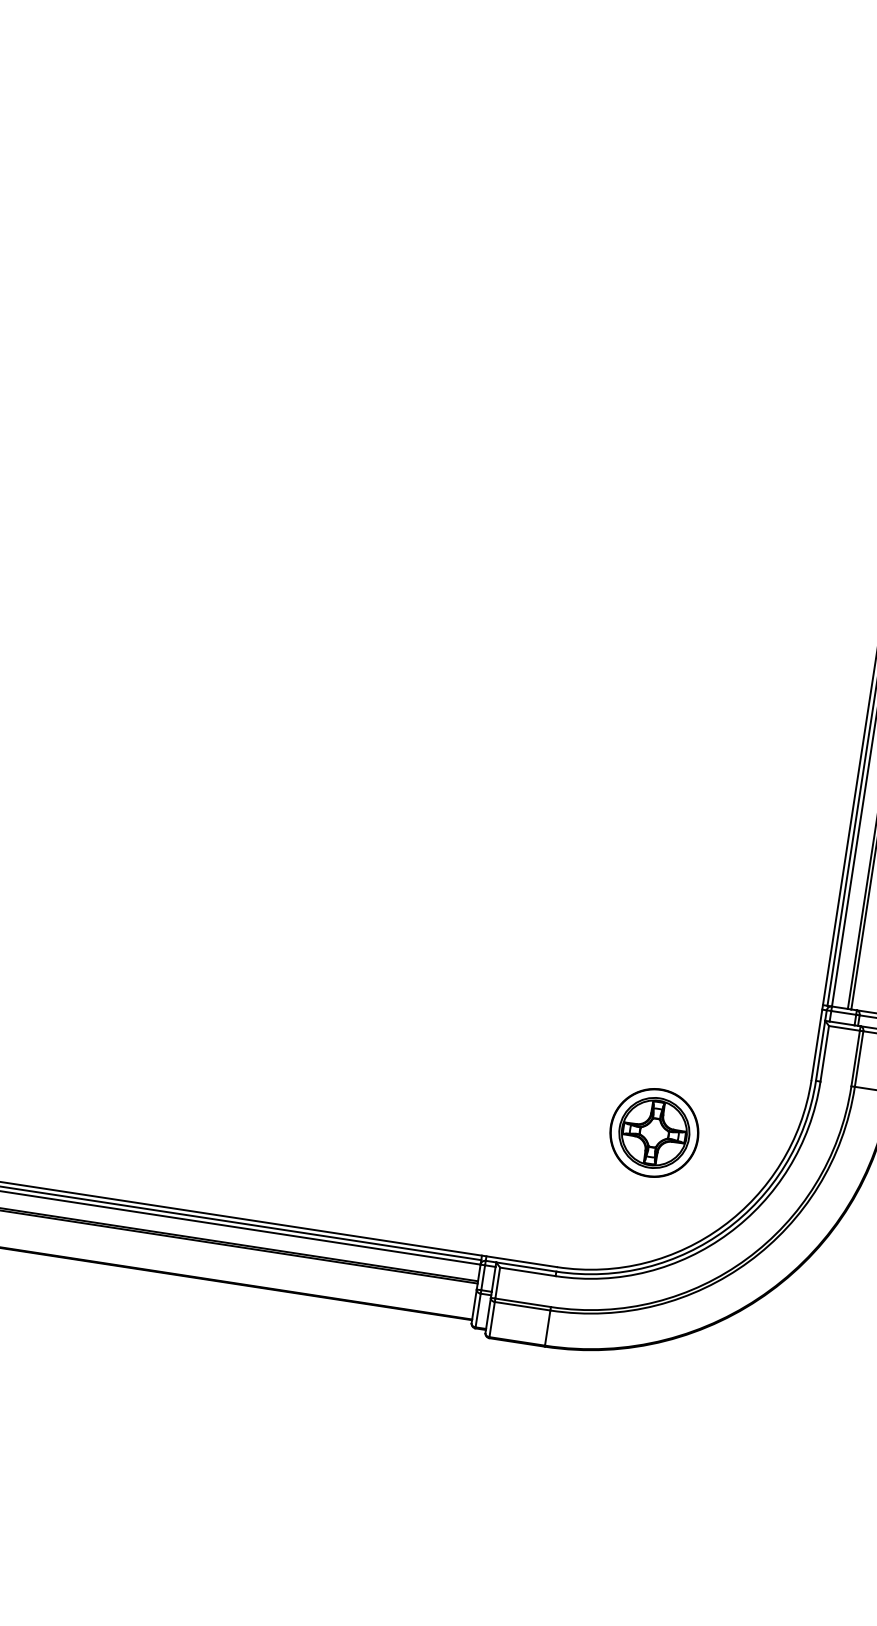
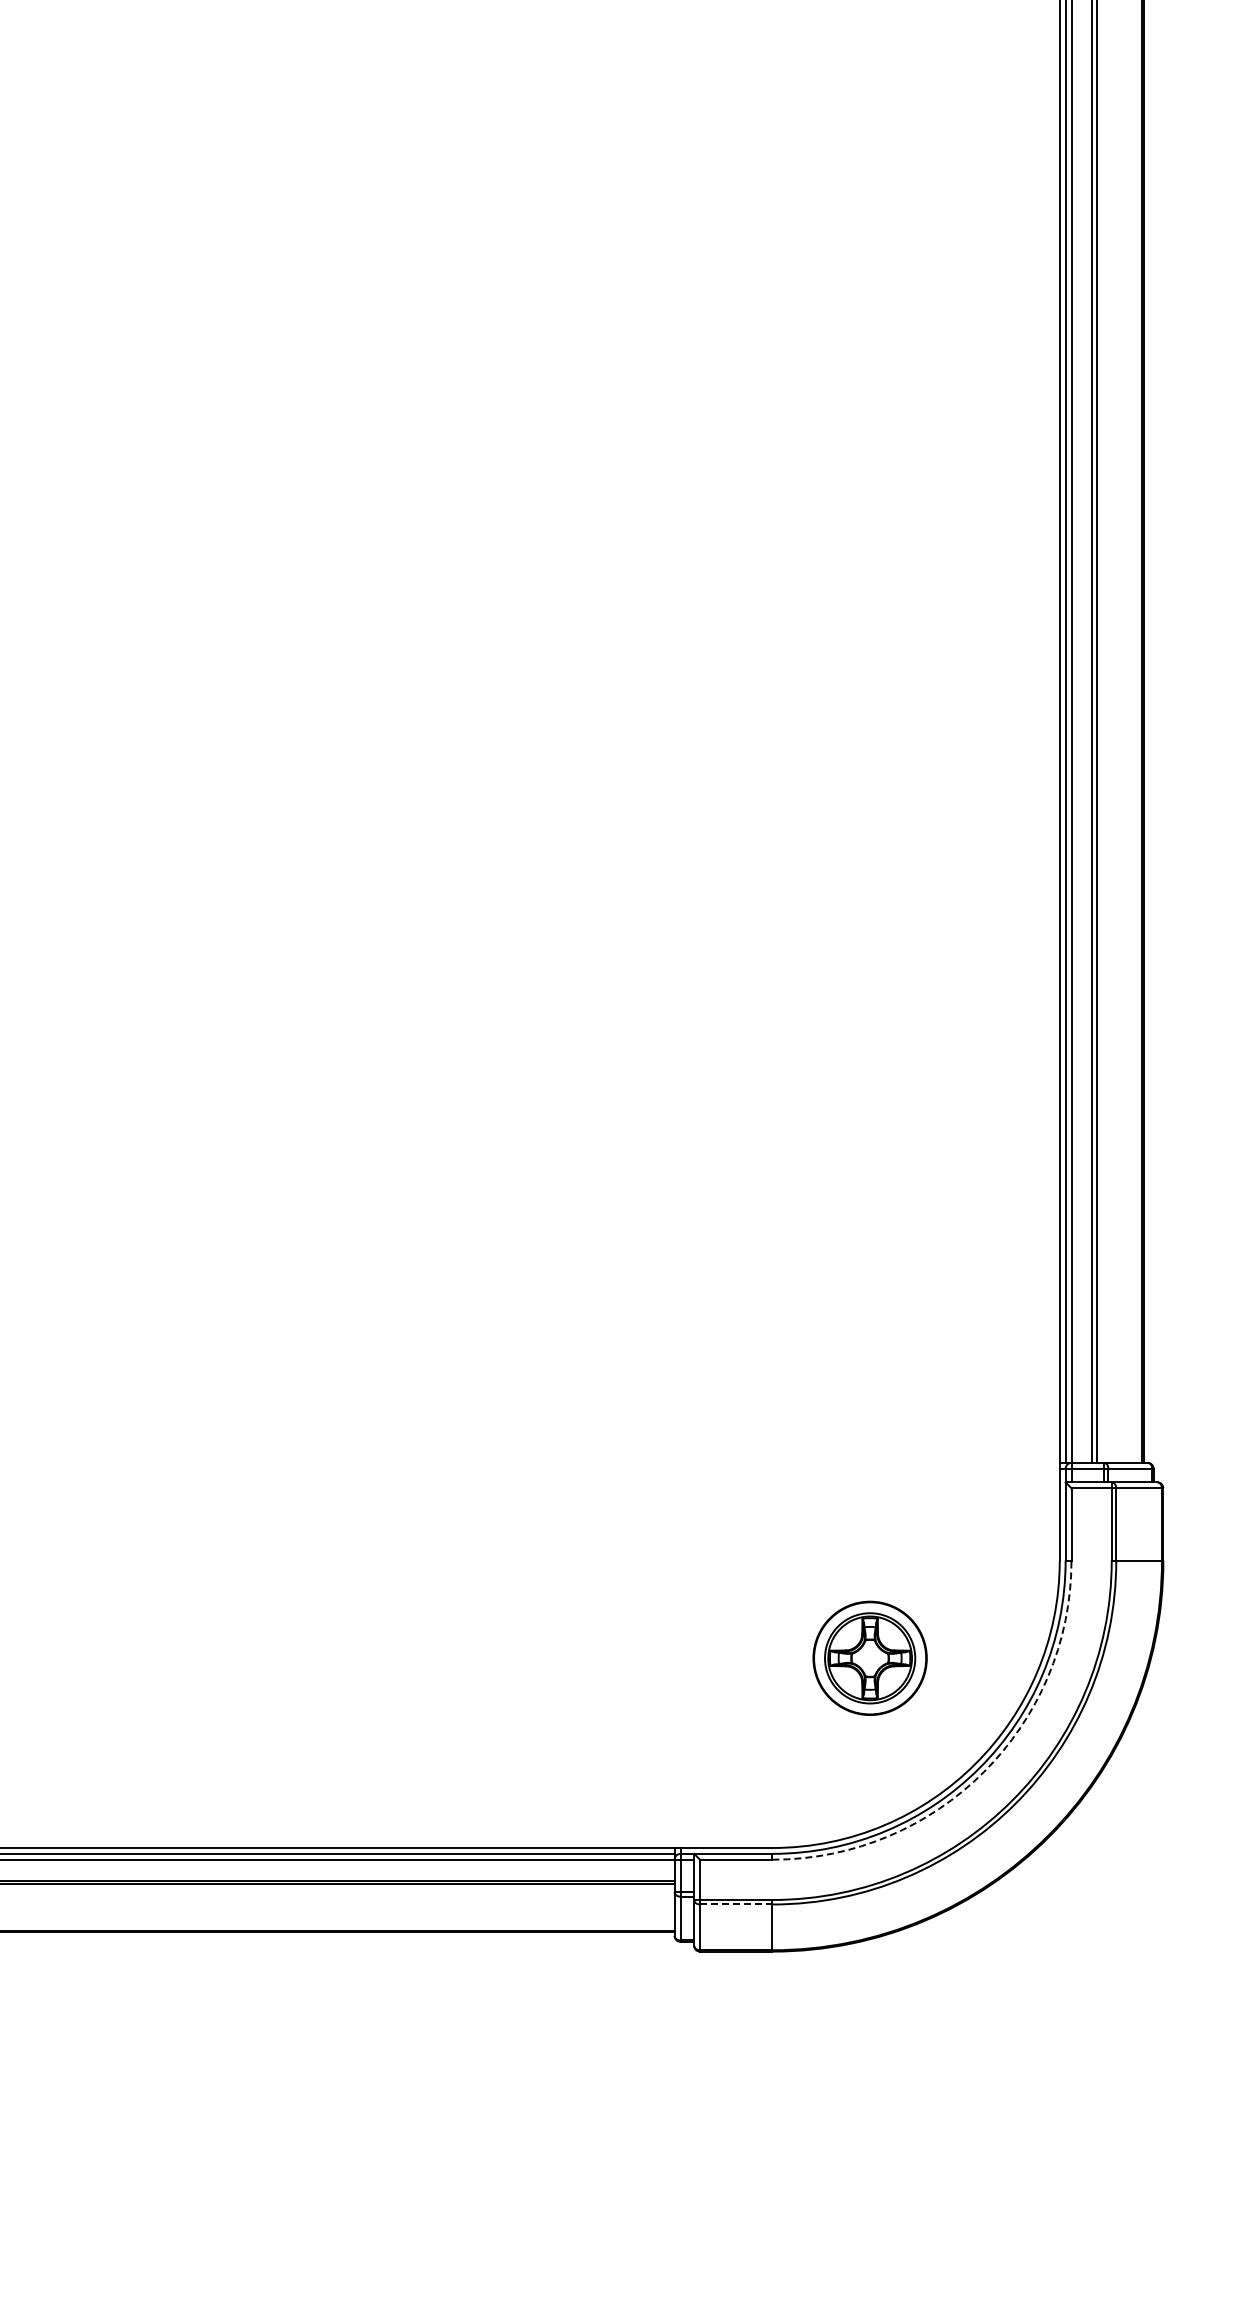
arc: (728, 1233) -> (983, 1772), solid -> dashed
line: (522, 1306) -> (736, 1904), solid -> dashed

